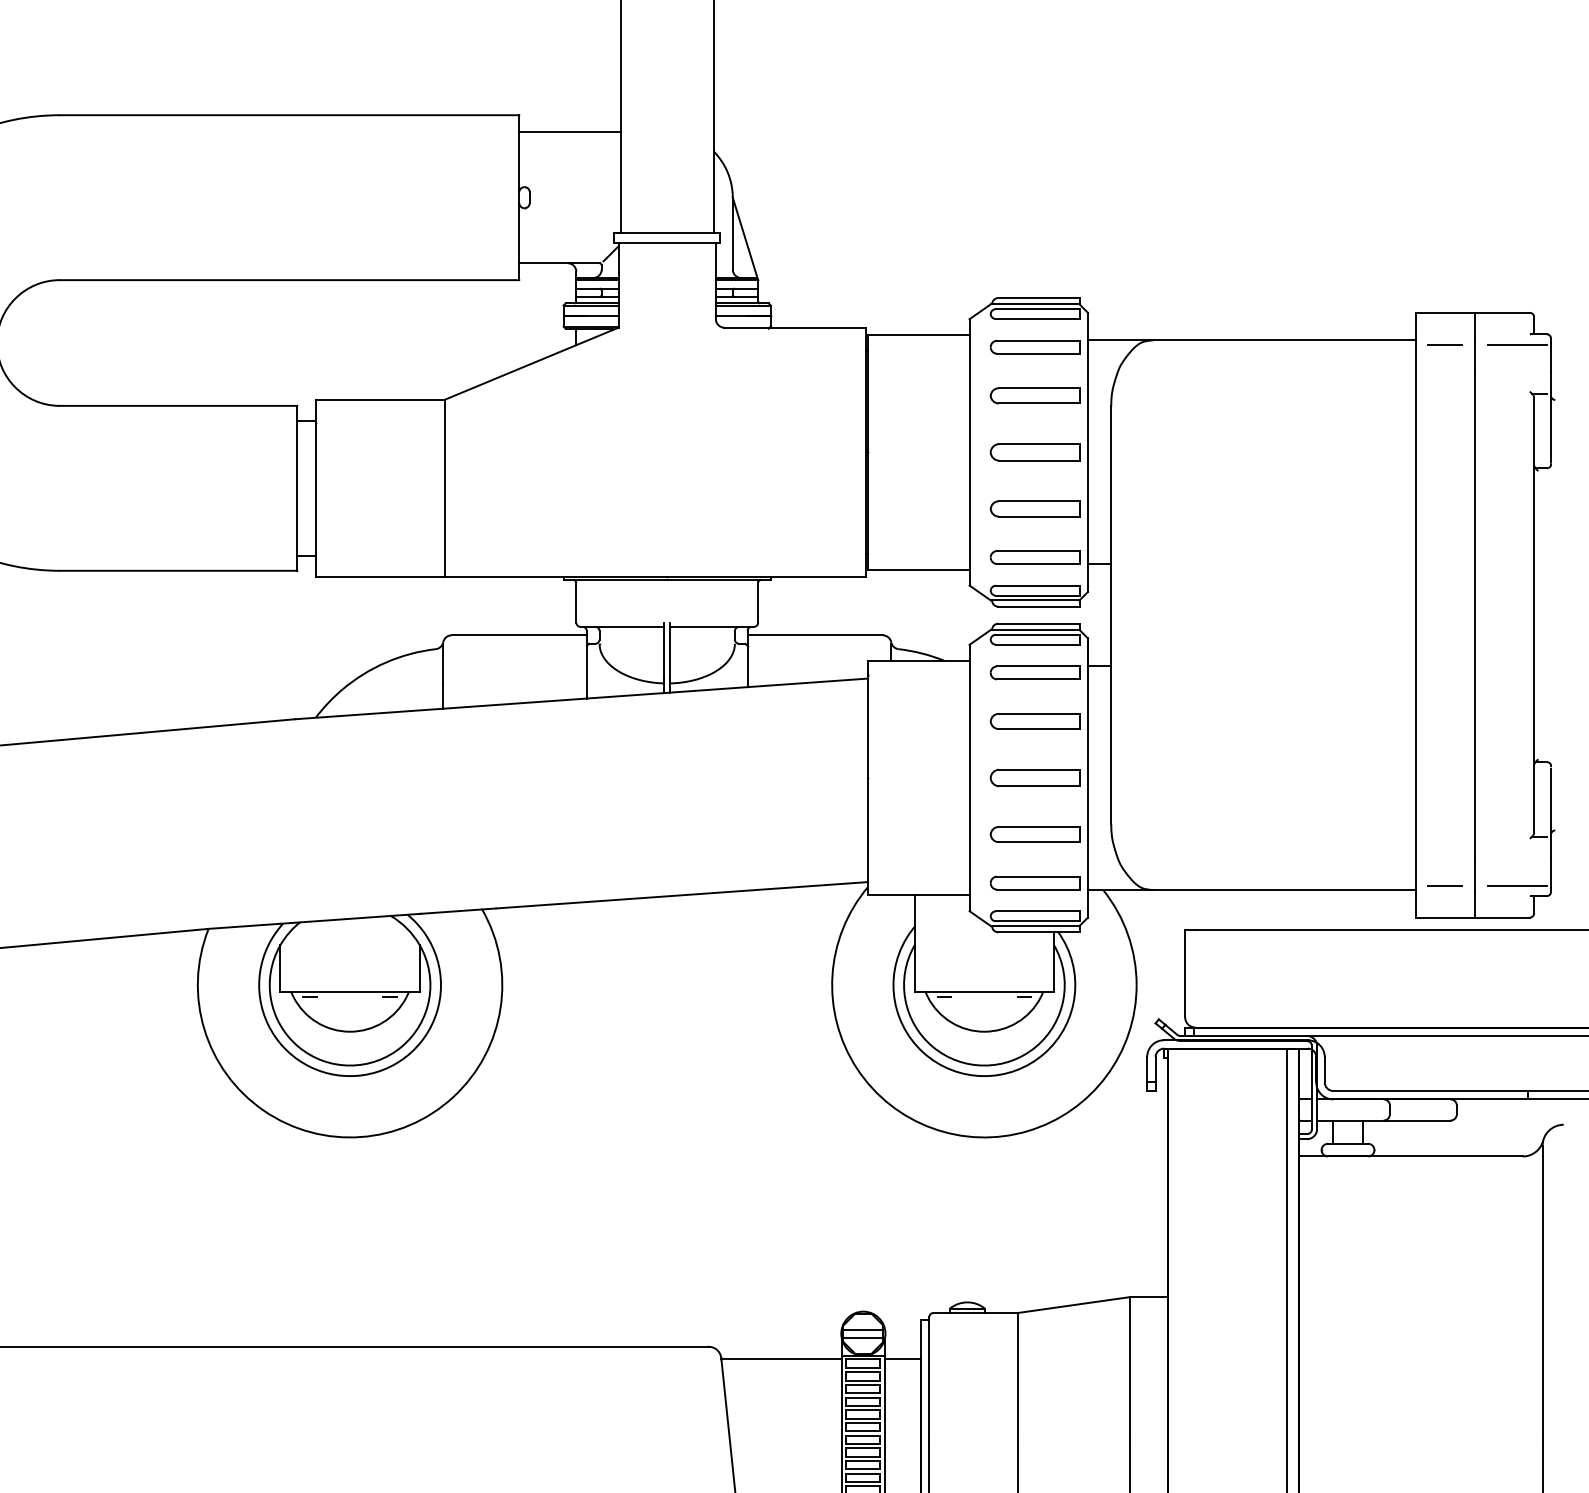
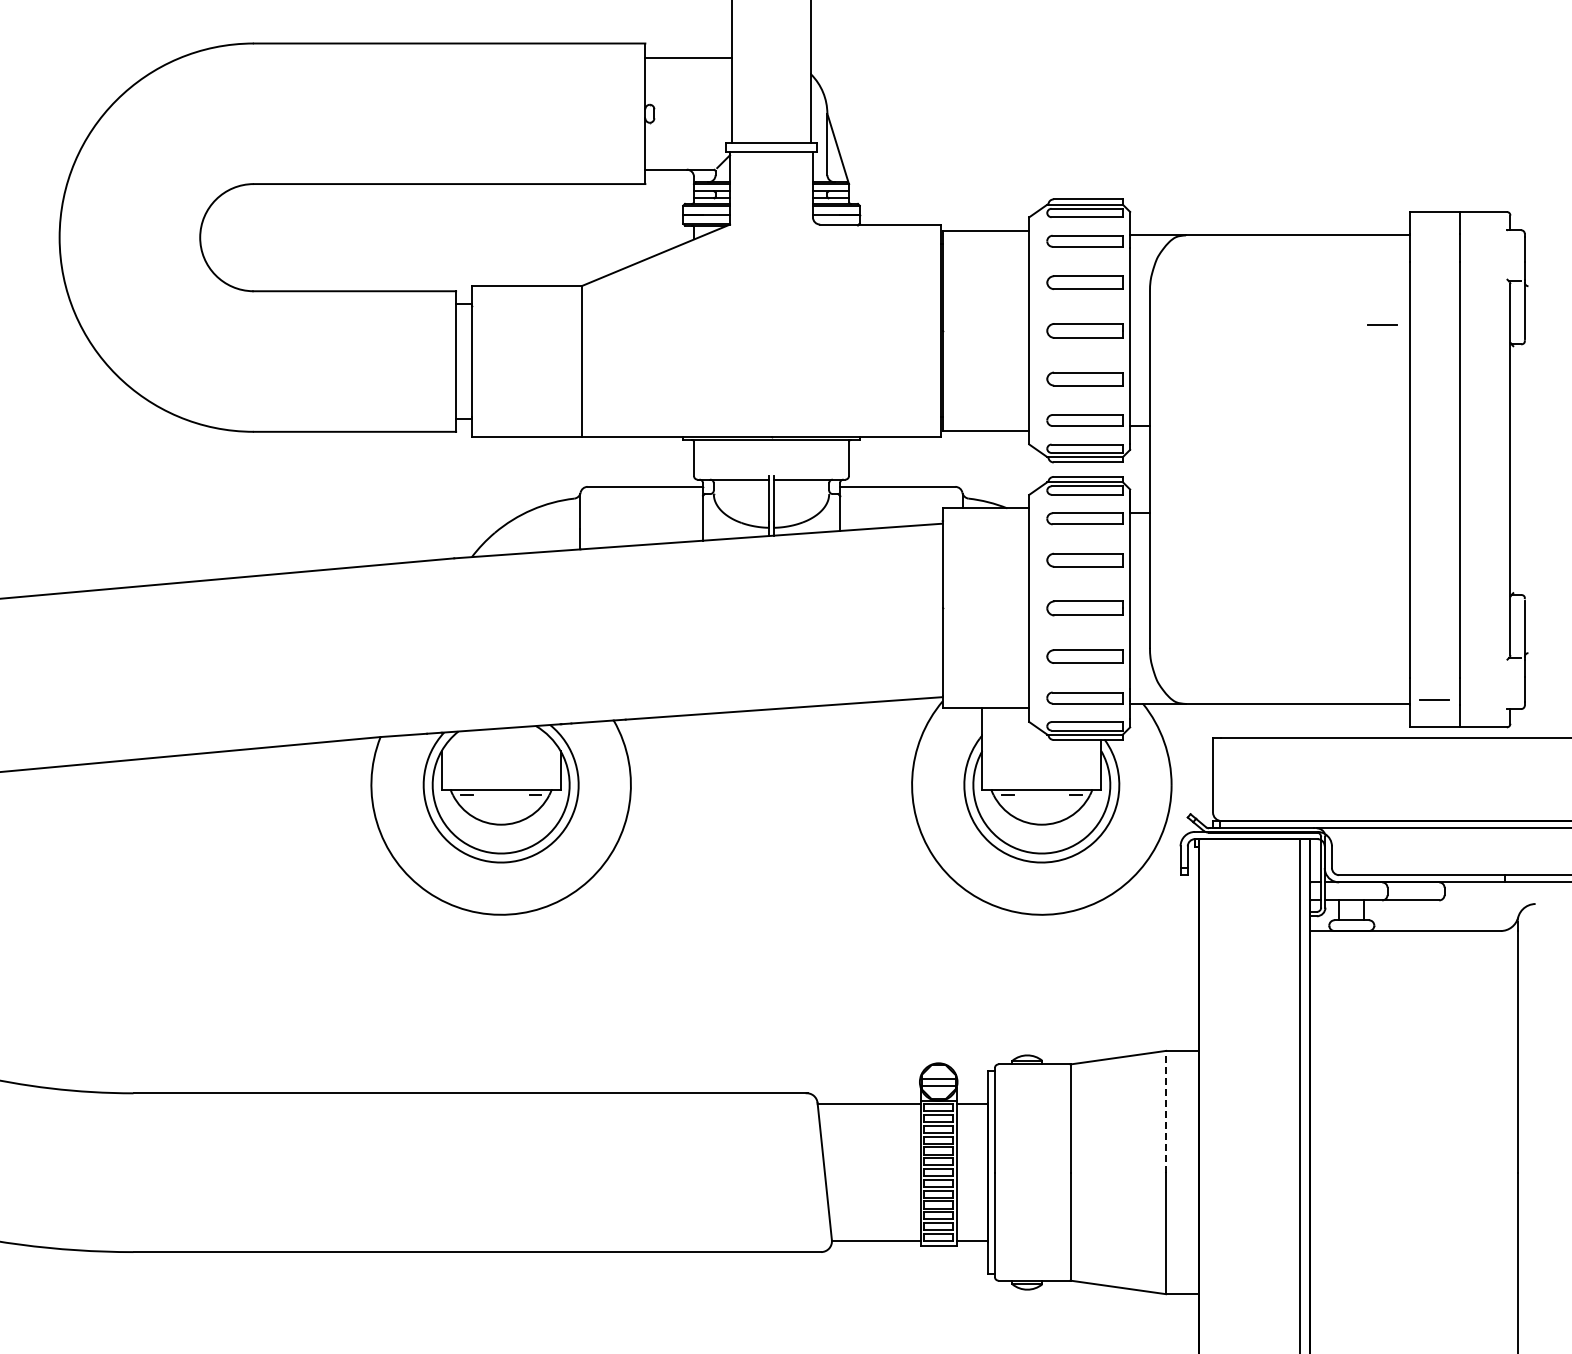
line: (1445, 343) -> (1382, 324), moved
line: (1516, 343) -> (1495, 238), removed
line: (1516, 886) -> (1495, 700), removed
line: (1130, 1368) -> (1166, 1111), solid -> dashed

